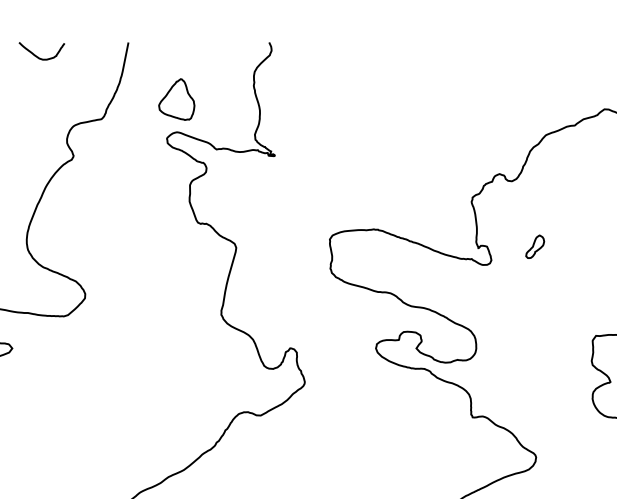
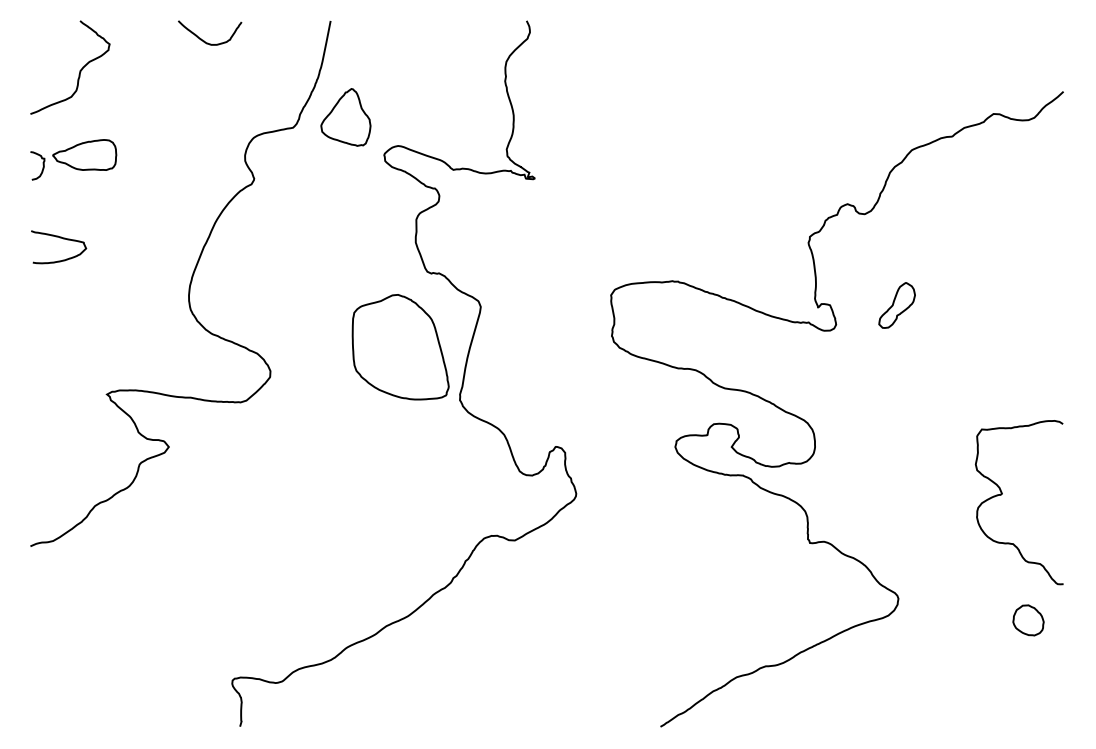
part: (176, 99) -> (345, 117), moved
part: (534, 246) -> (896, 305), size x1.43
part: (178, 276) -> (400, 347), added

